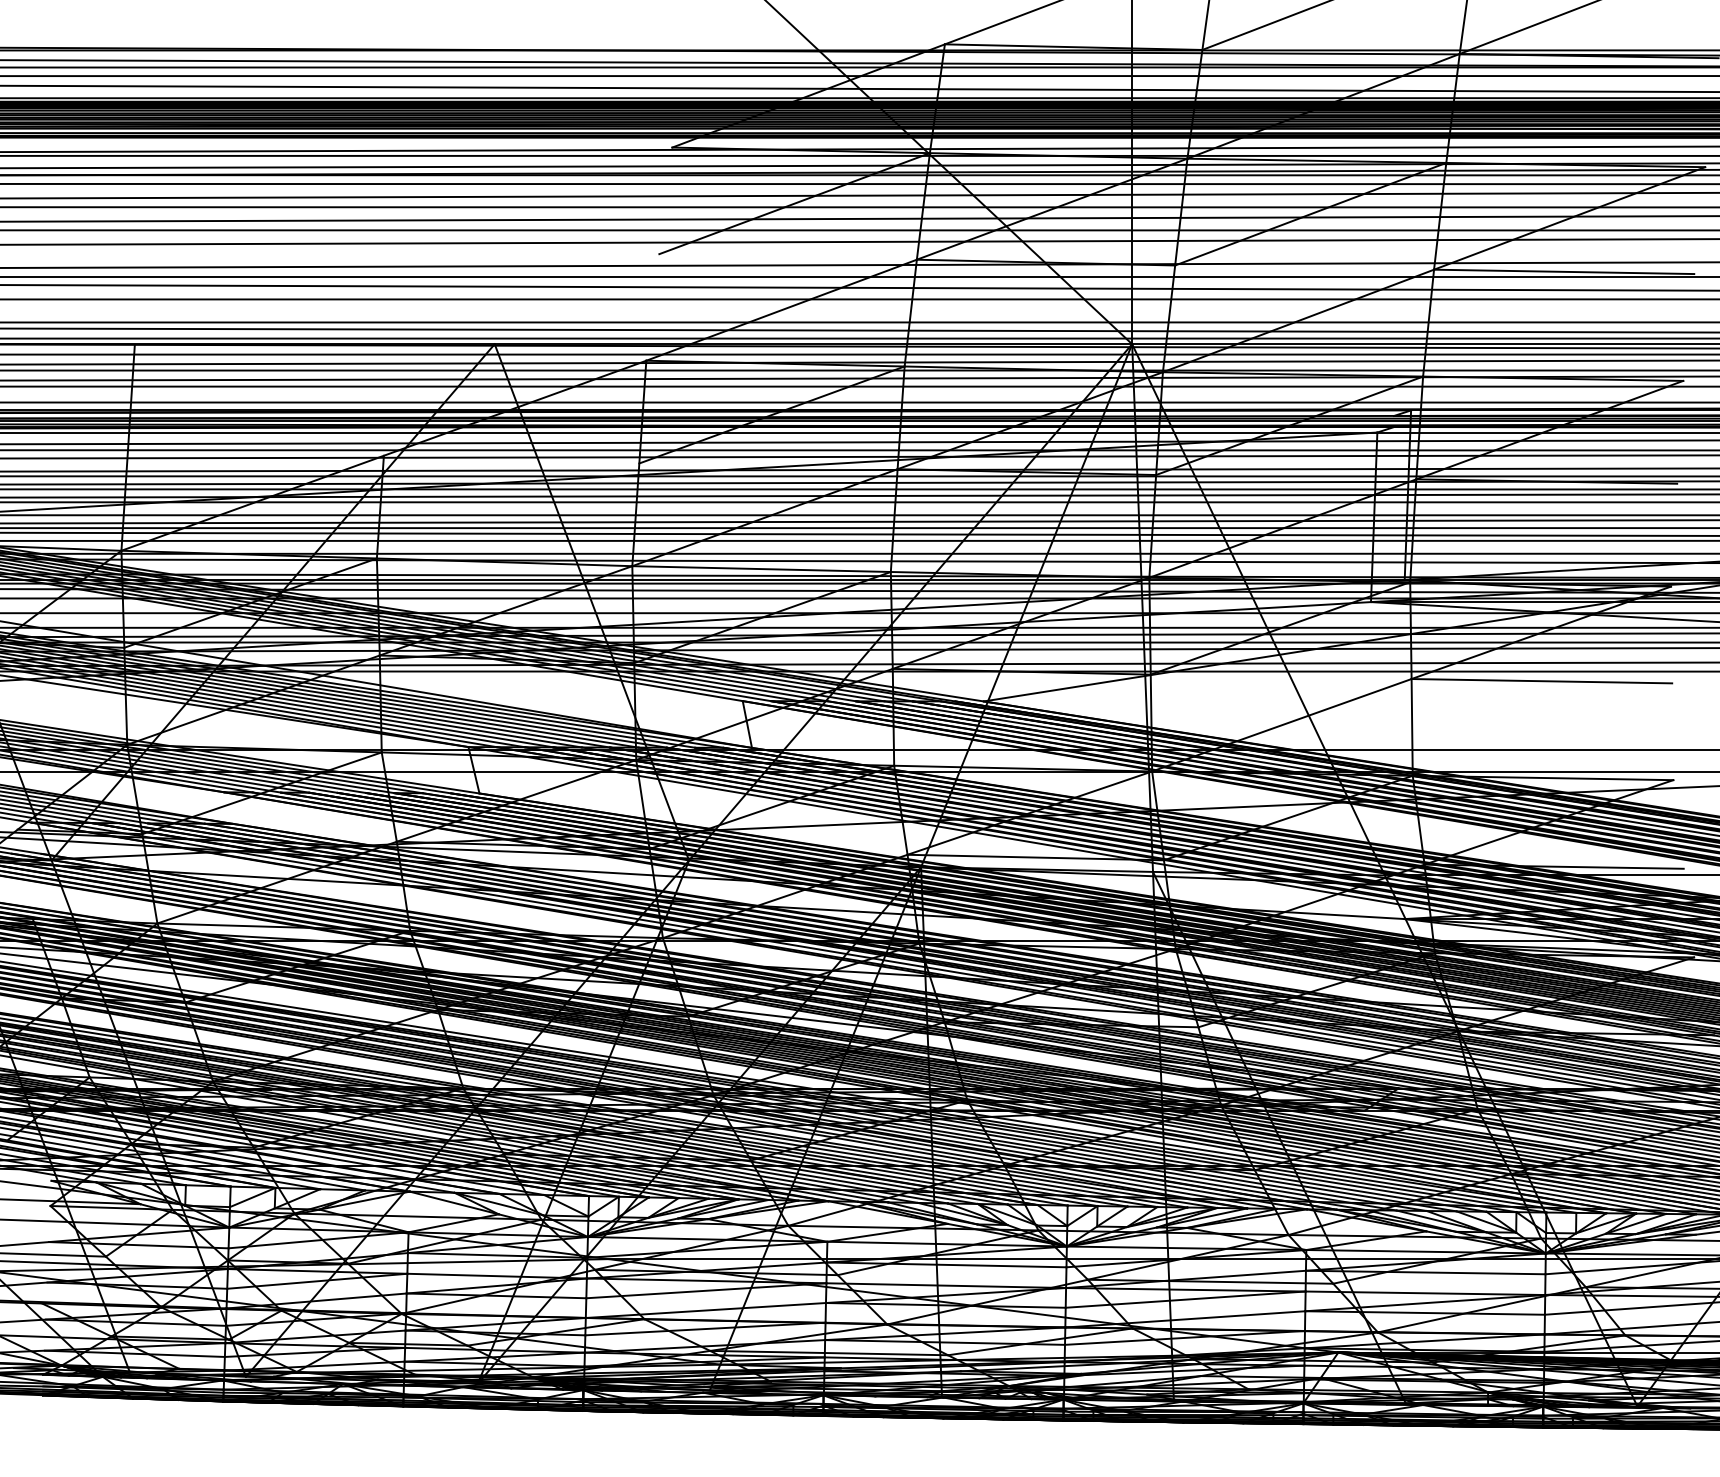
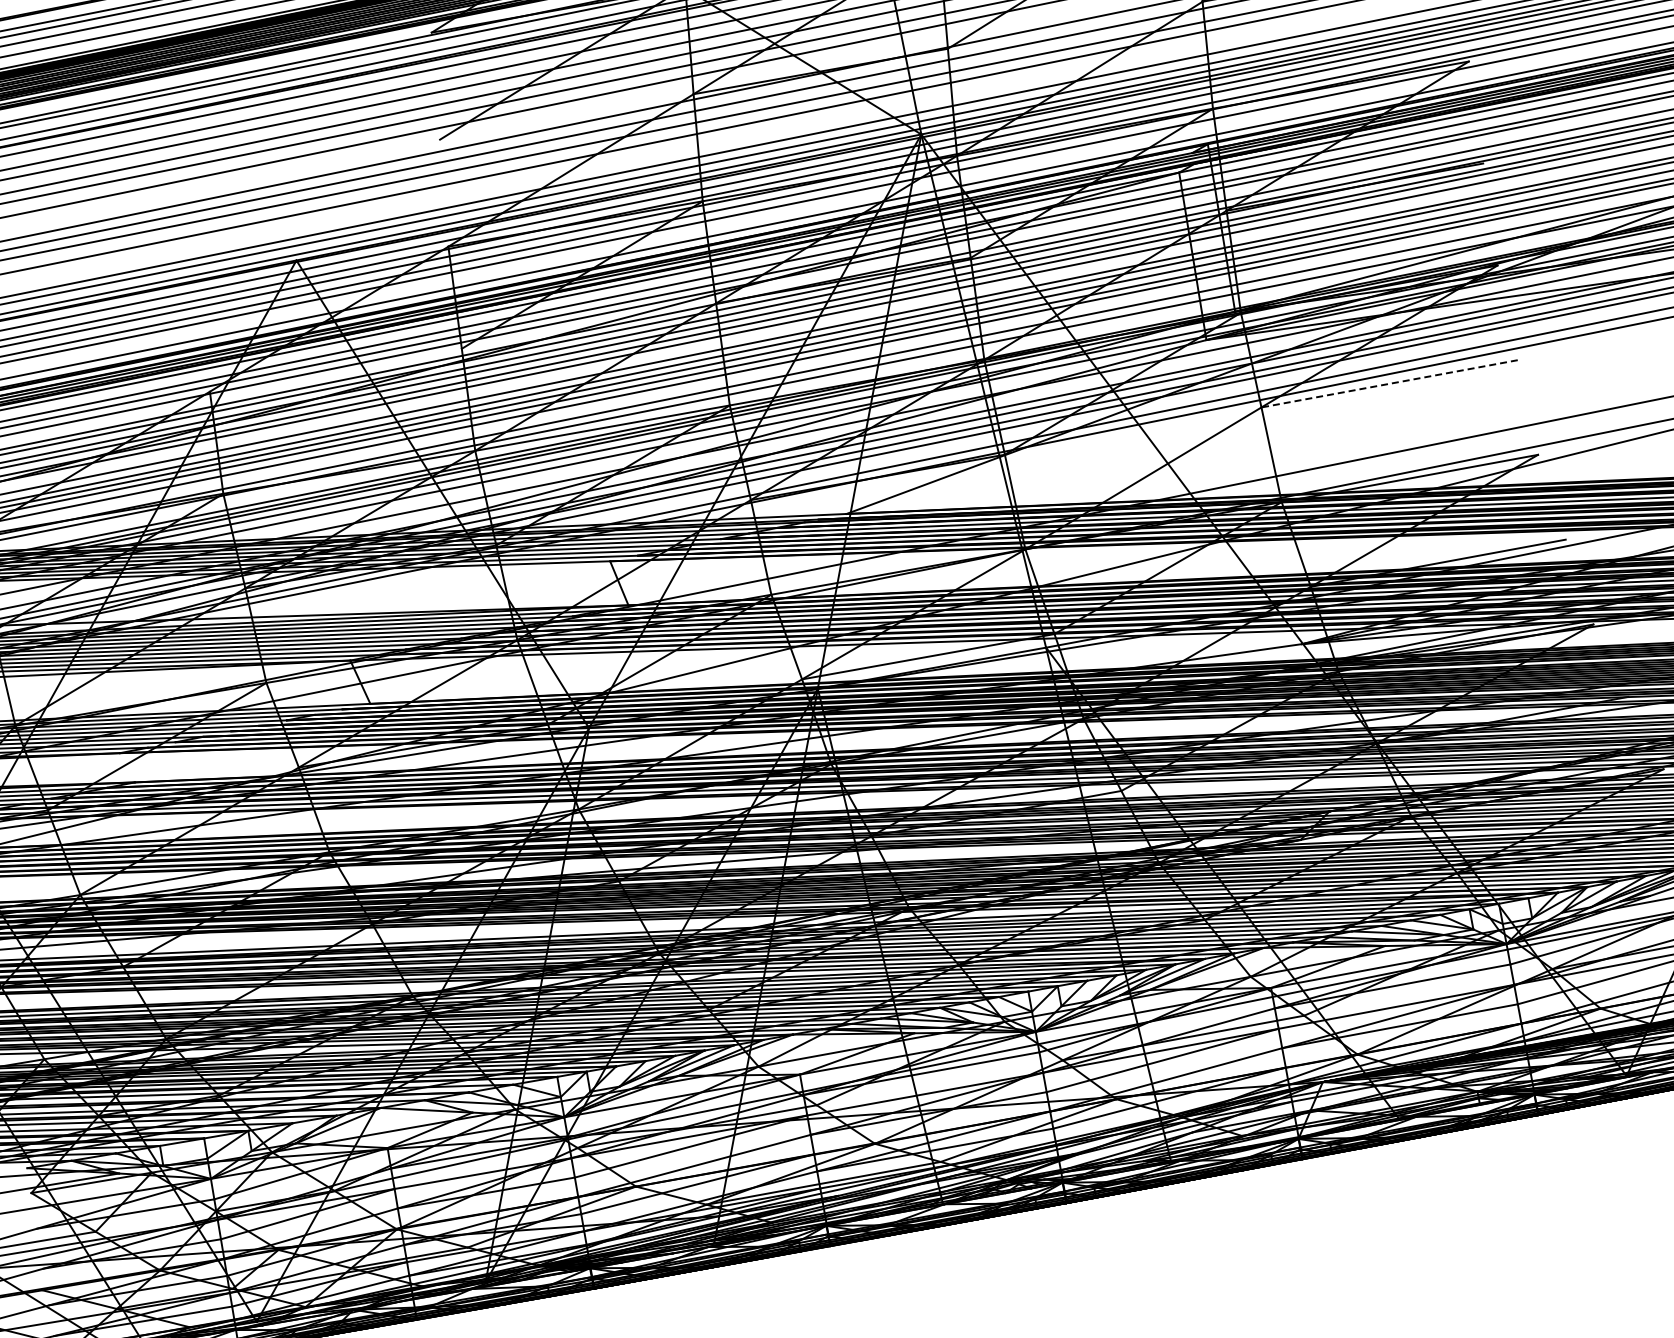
line: (1541, 681) -> (1389, 384), solid -> dashed

